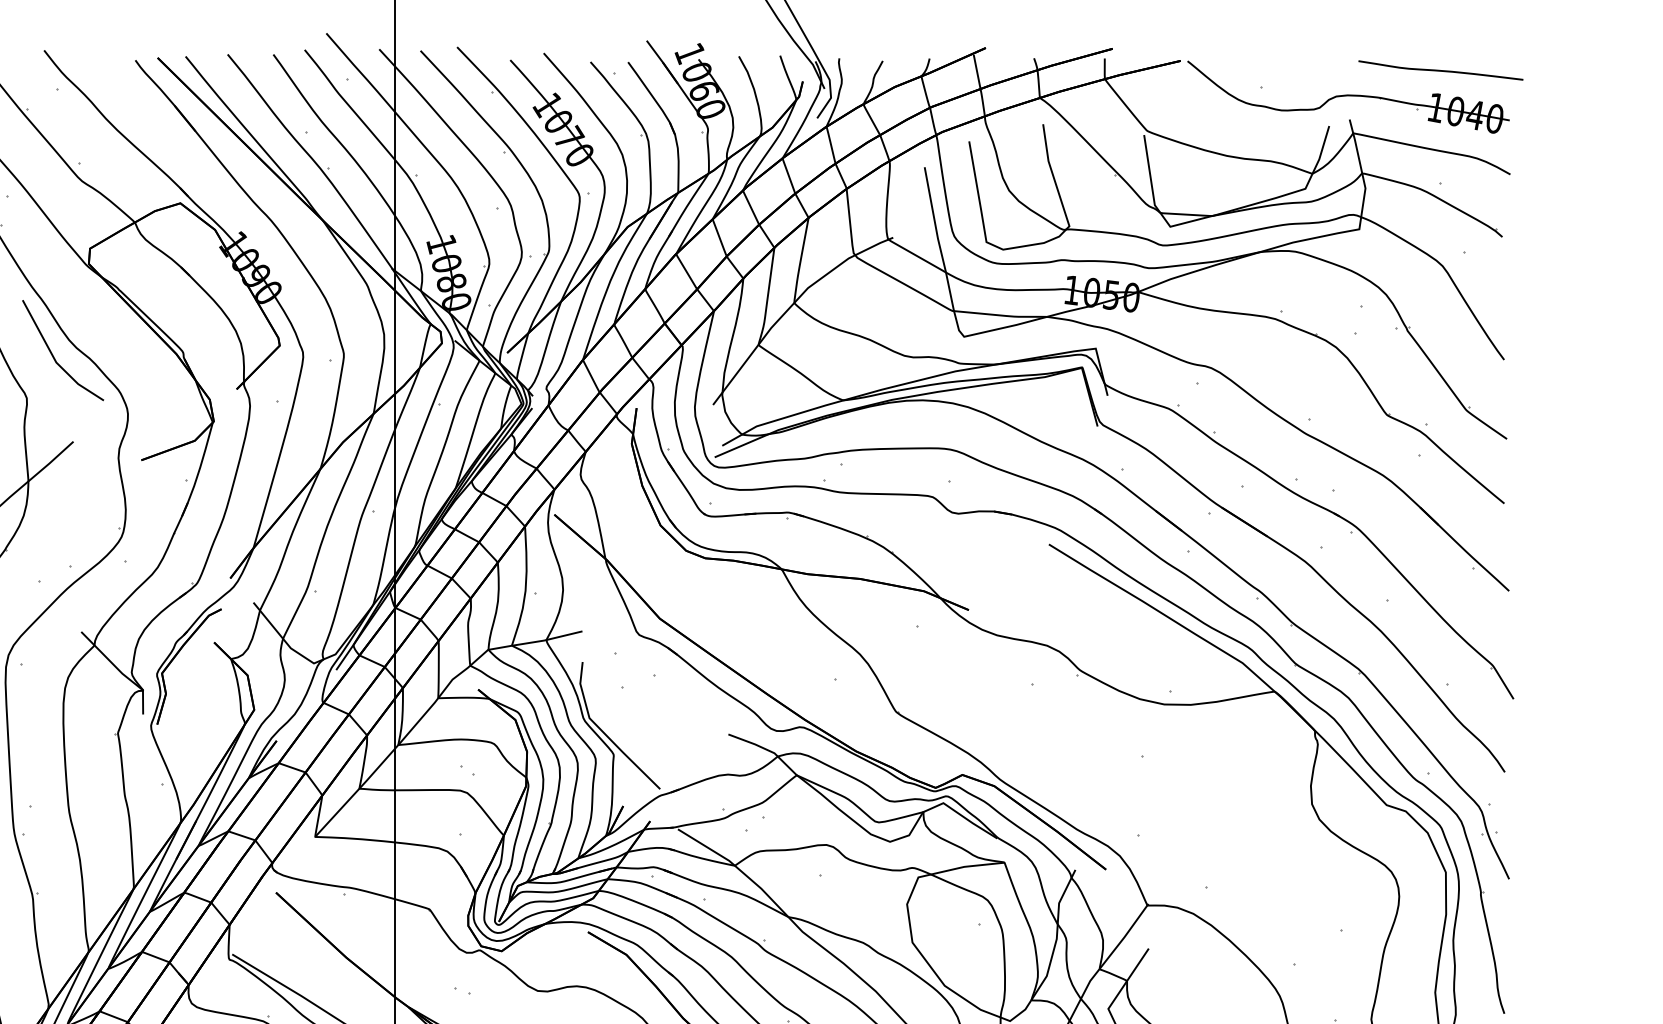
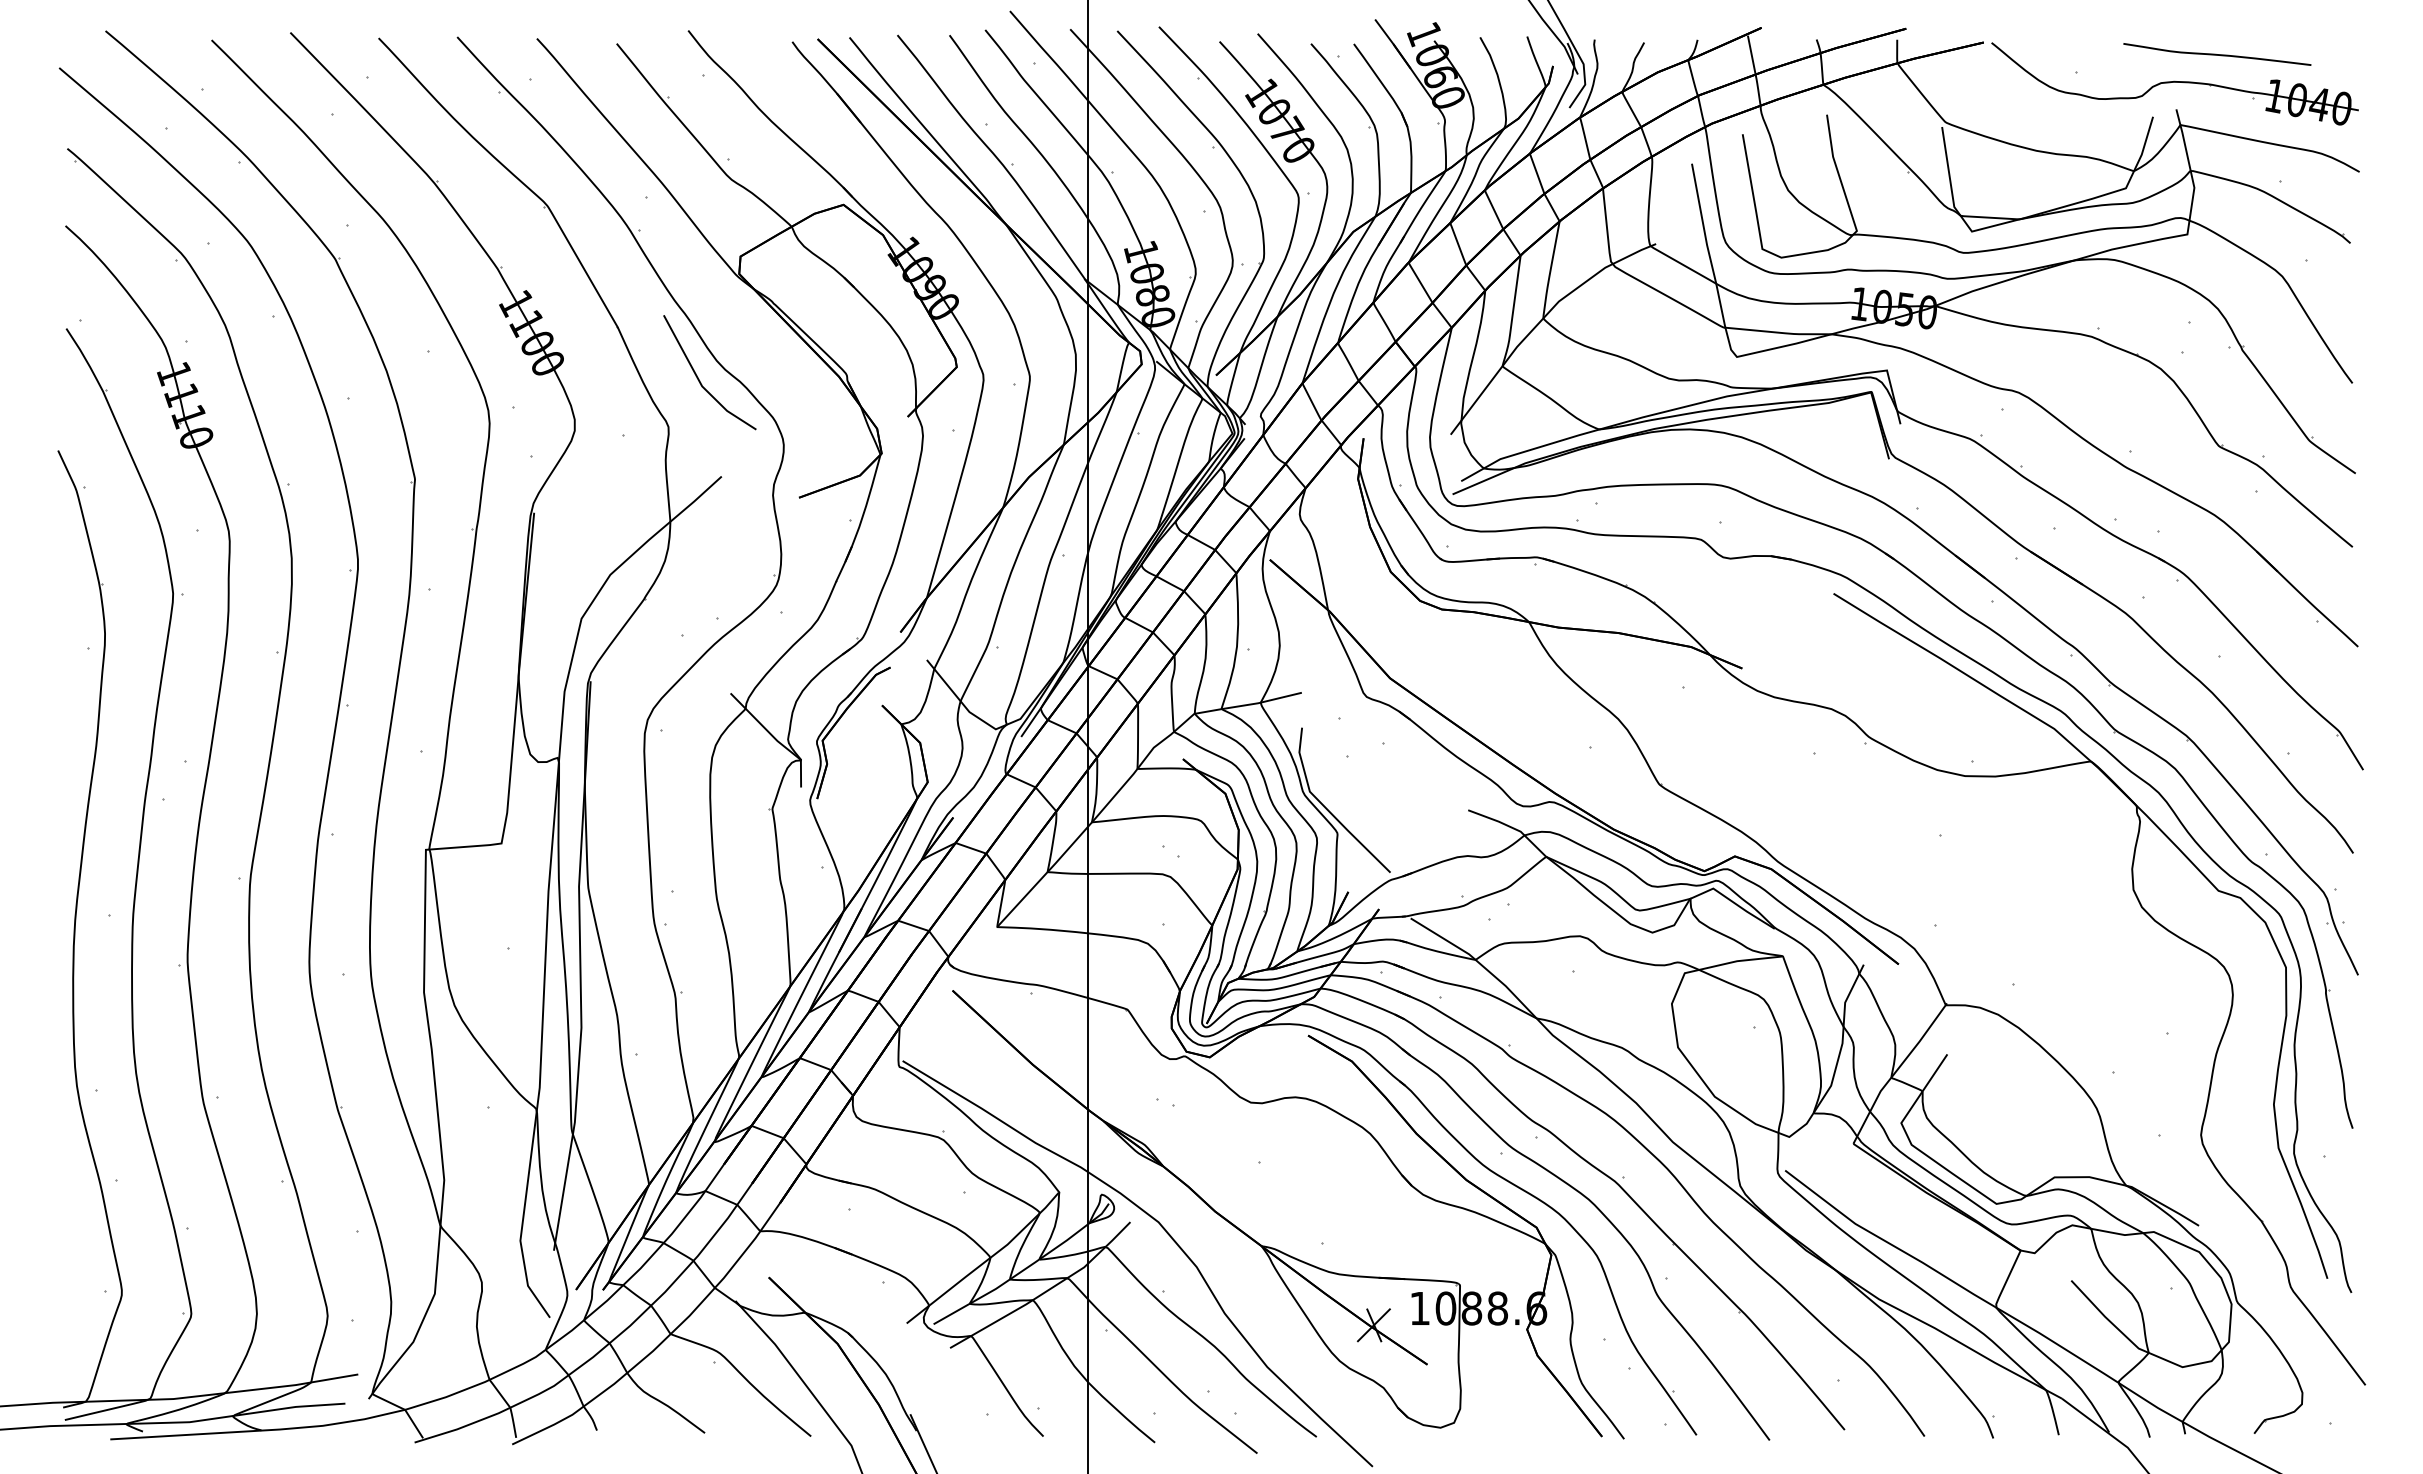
curve: (1441, 70) -> (2217, 54), moved

